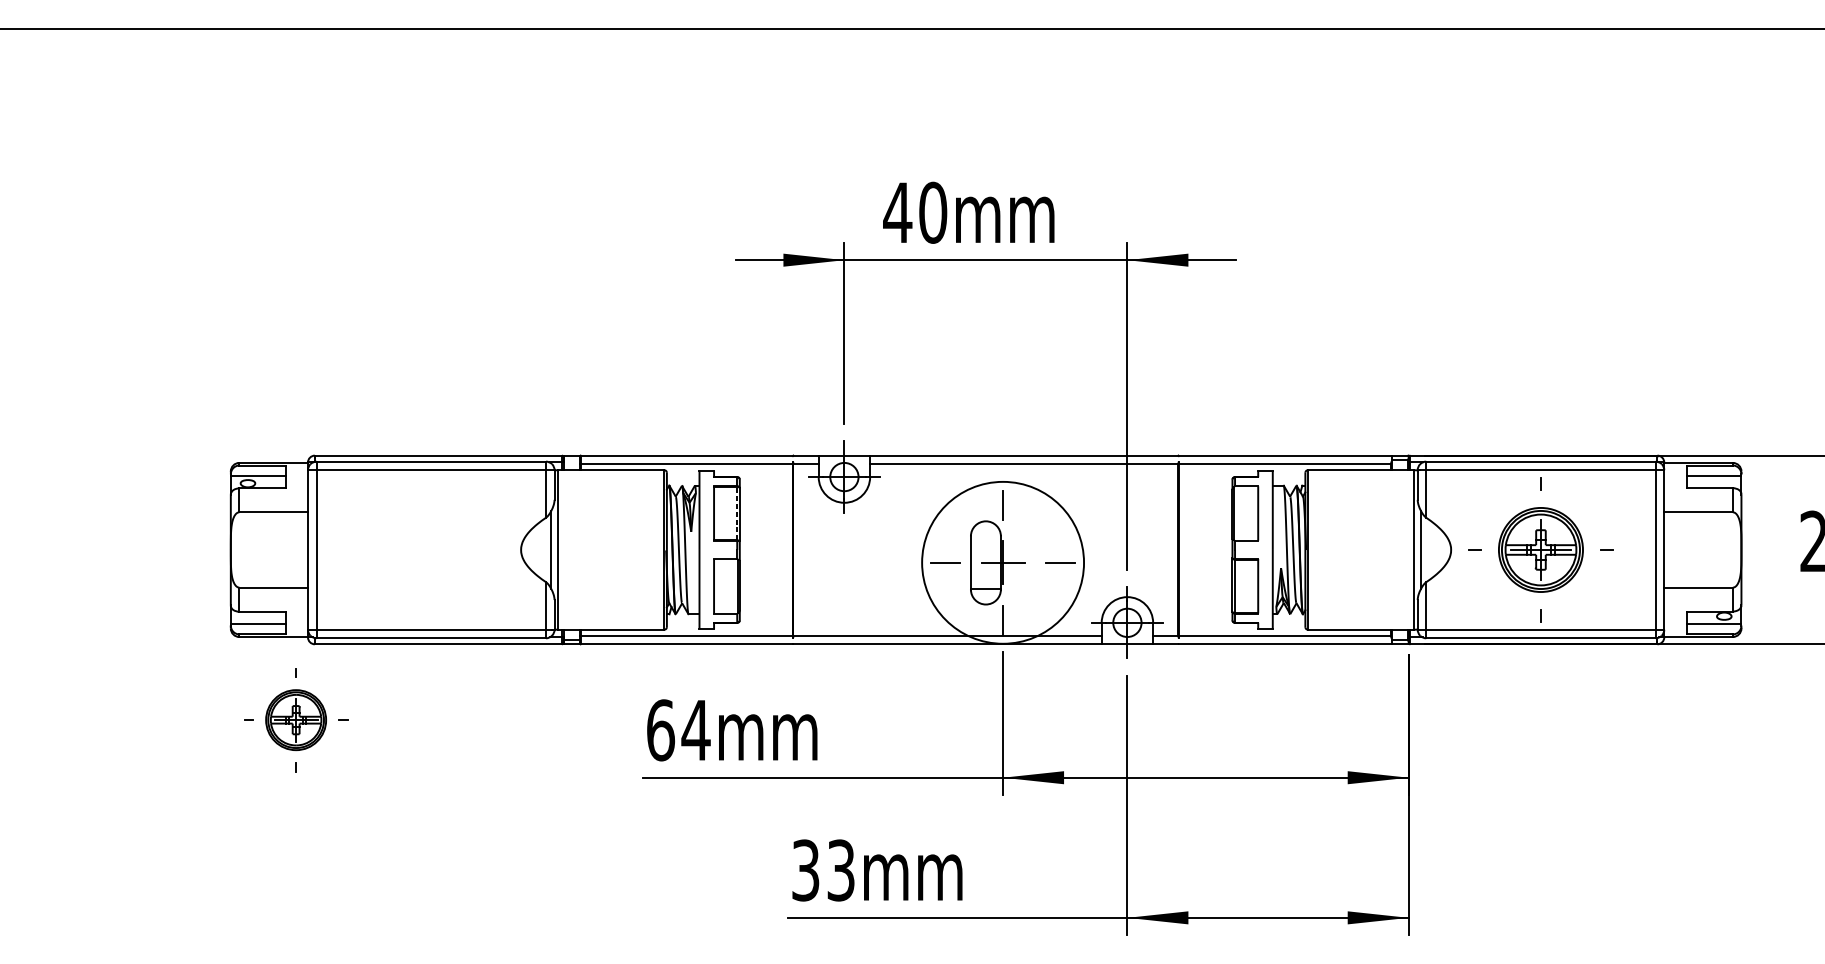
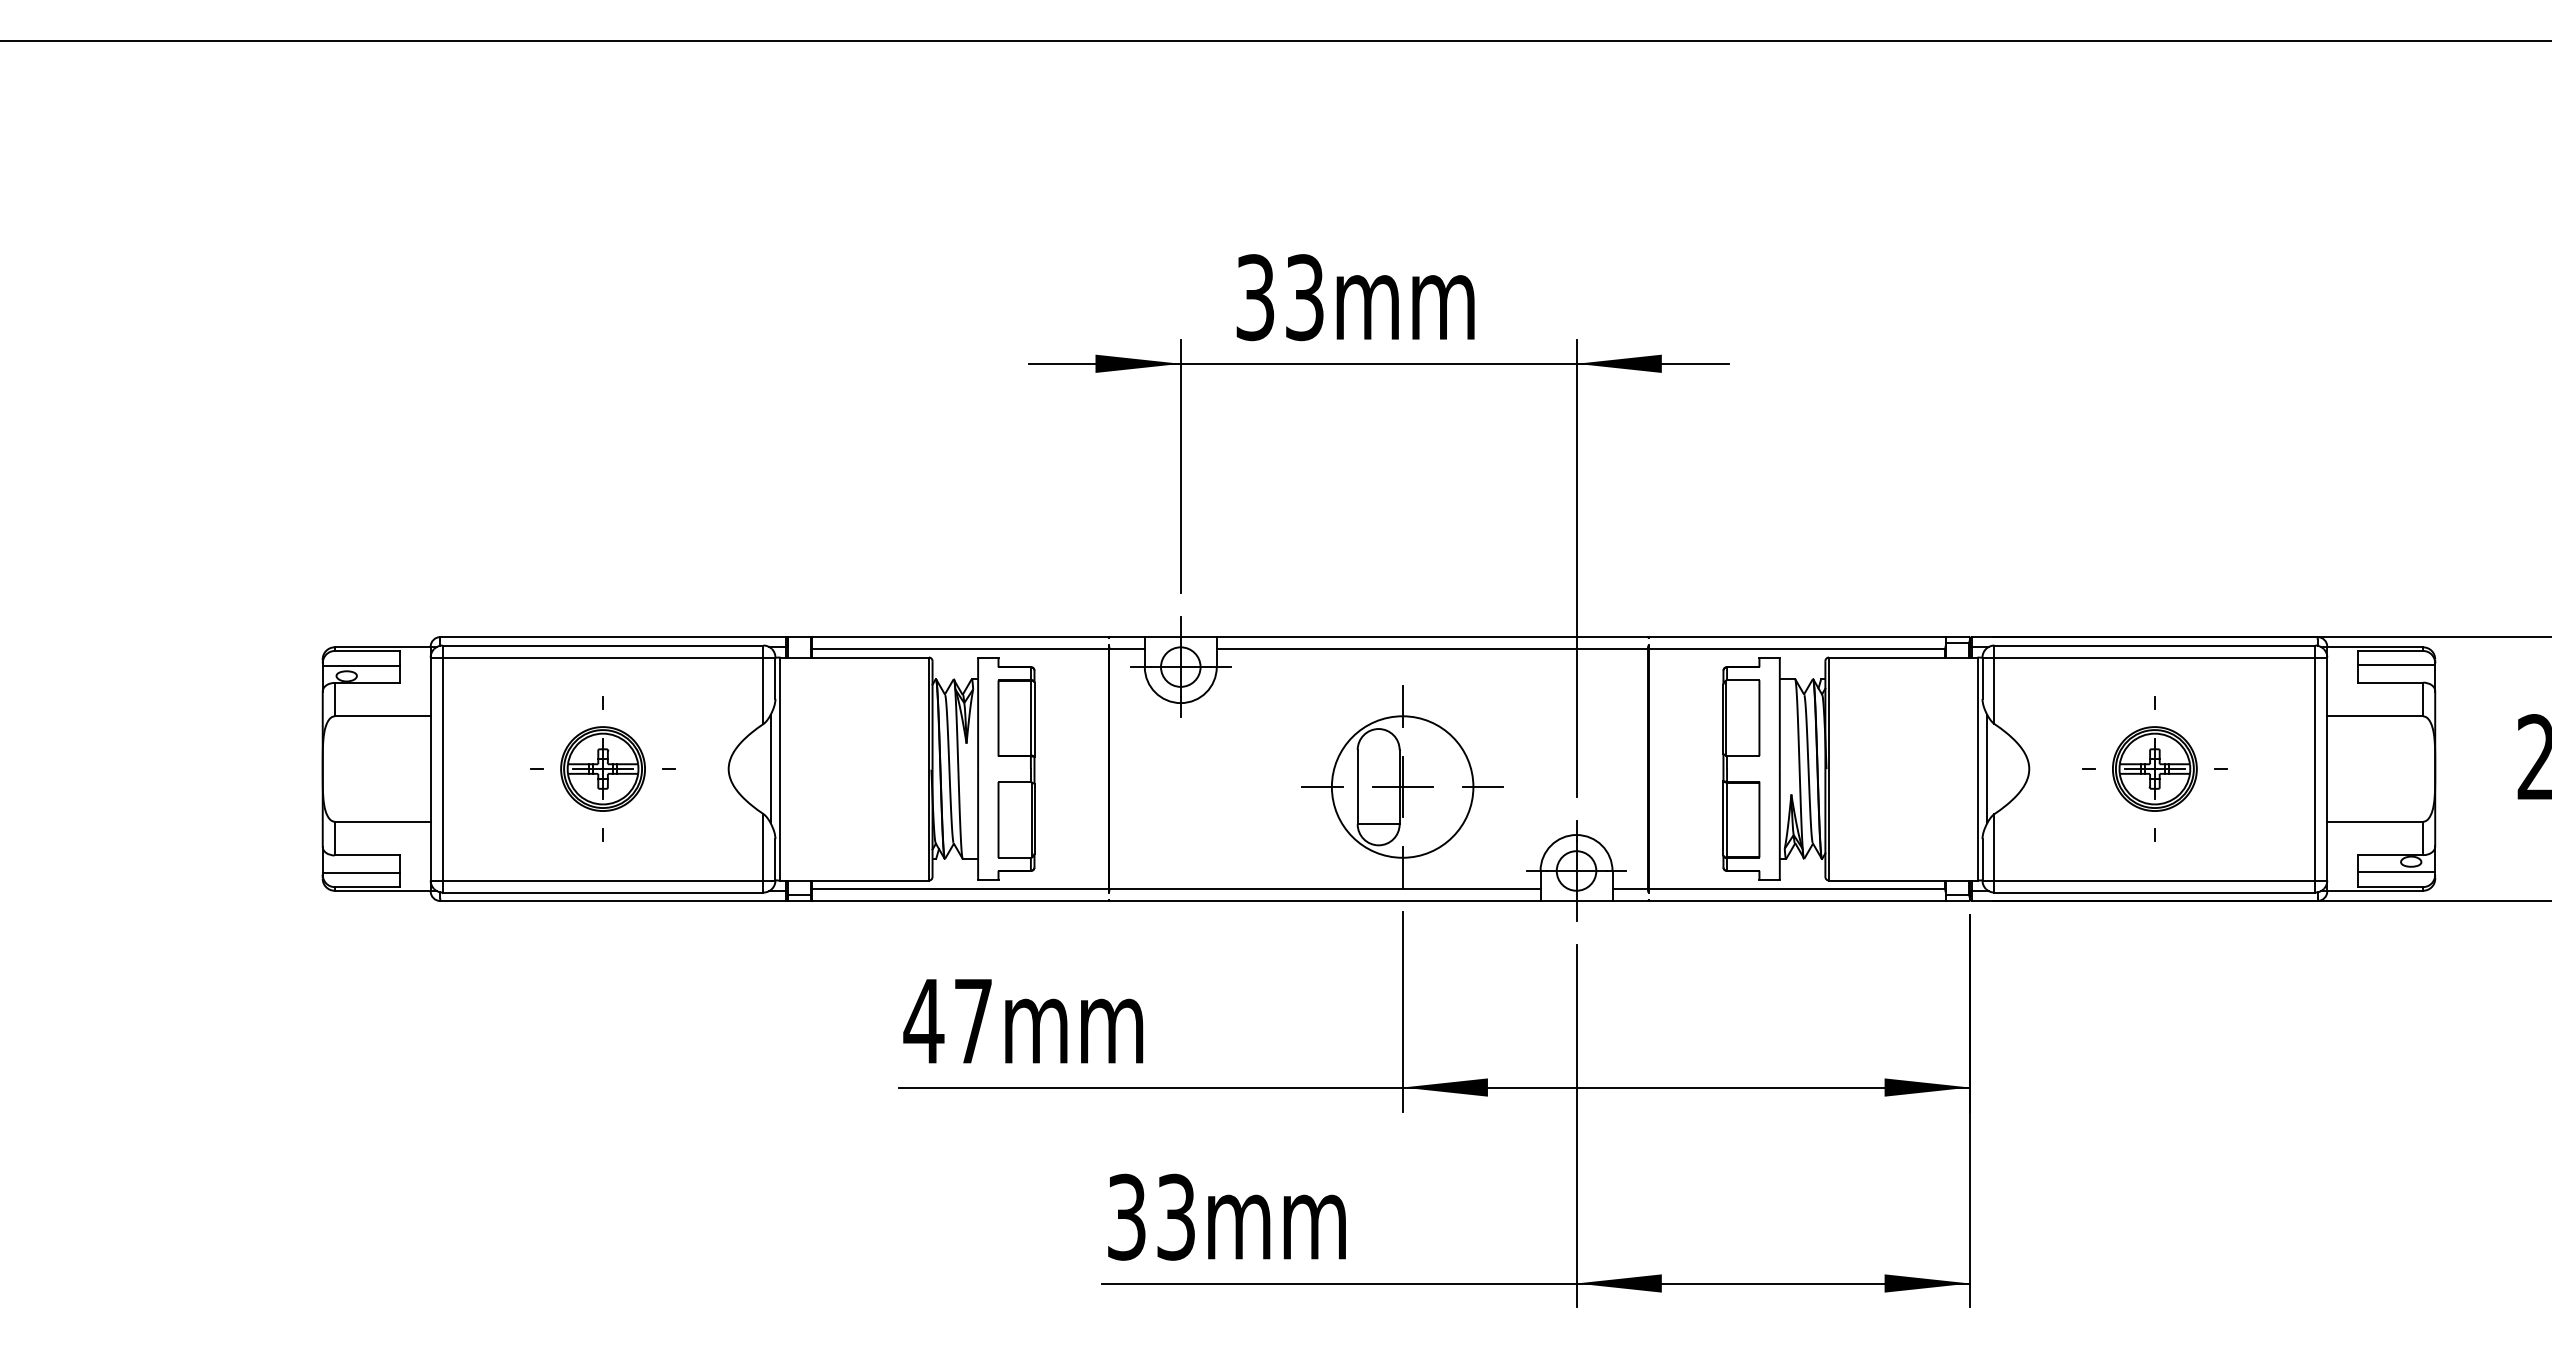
text: (915, 212) -> (1279, 297), 40mm -> 33mm
line: (736, 513) -> (1030, 717), dashed -> solid
part: (1540, 549) -> (2154, 768), size x0.71
circle: (1002, 562) -> (1402, 786), size x0.62
part: (295, 719) -> (602, 768), moved
text: (678, 729) -> (948, 1020), 64mm -> 47mm

